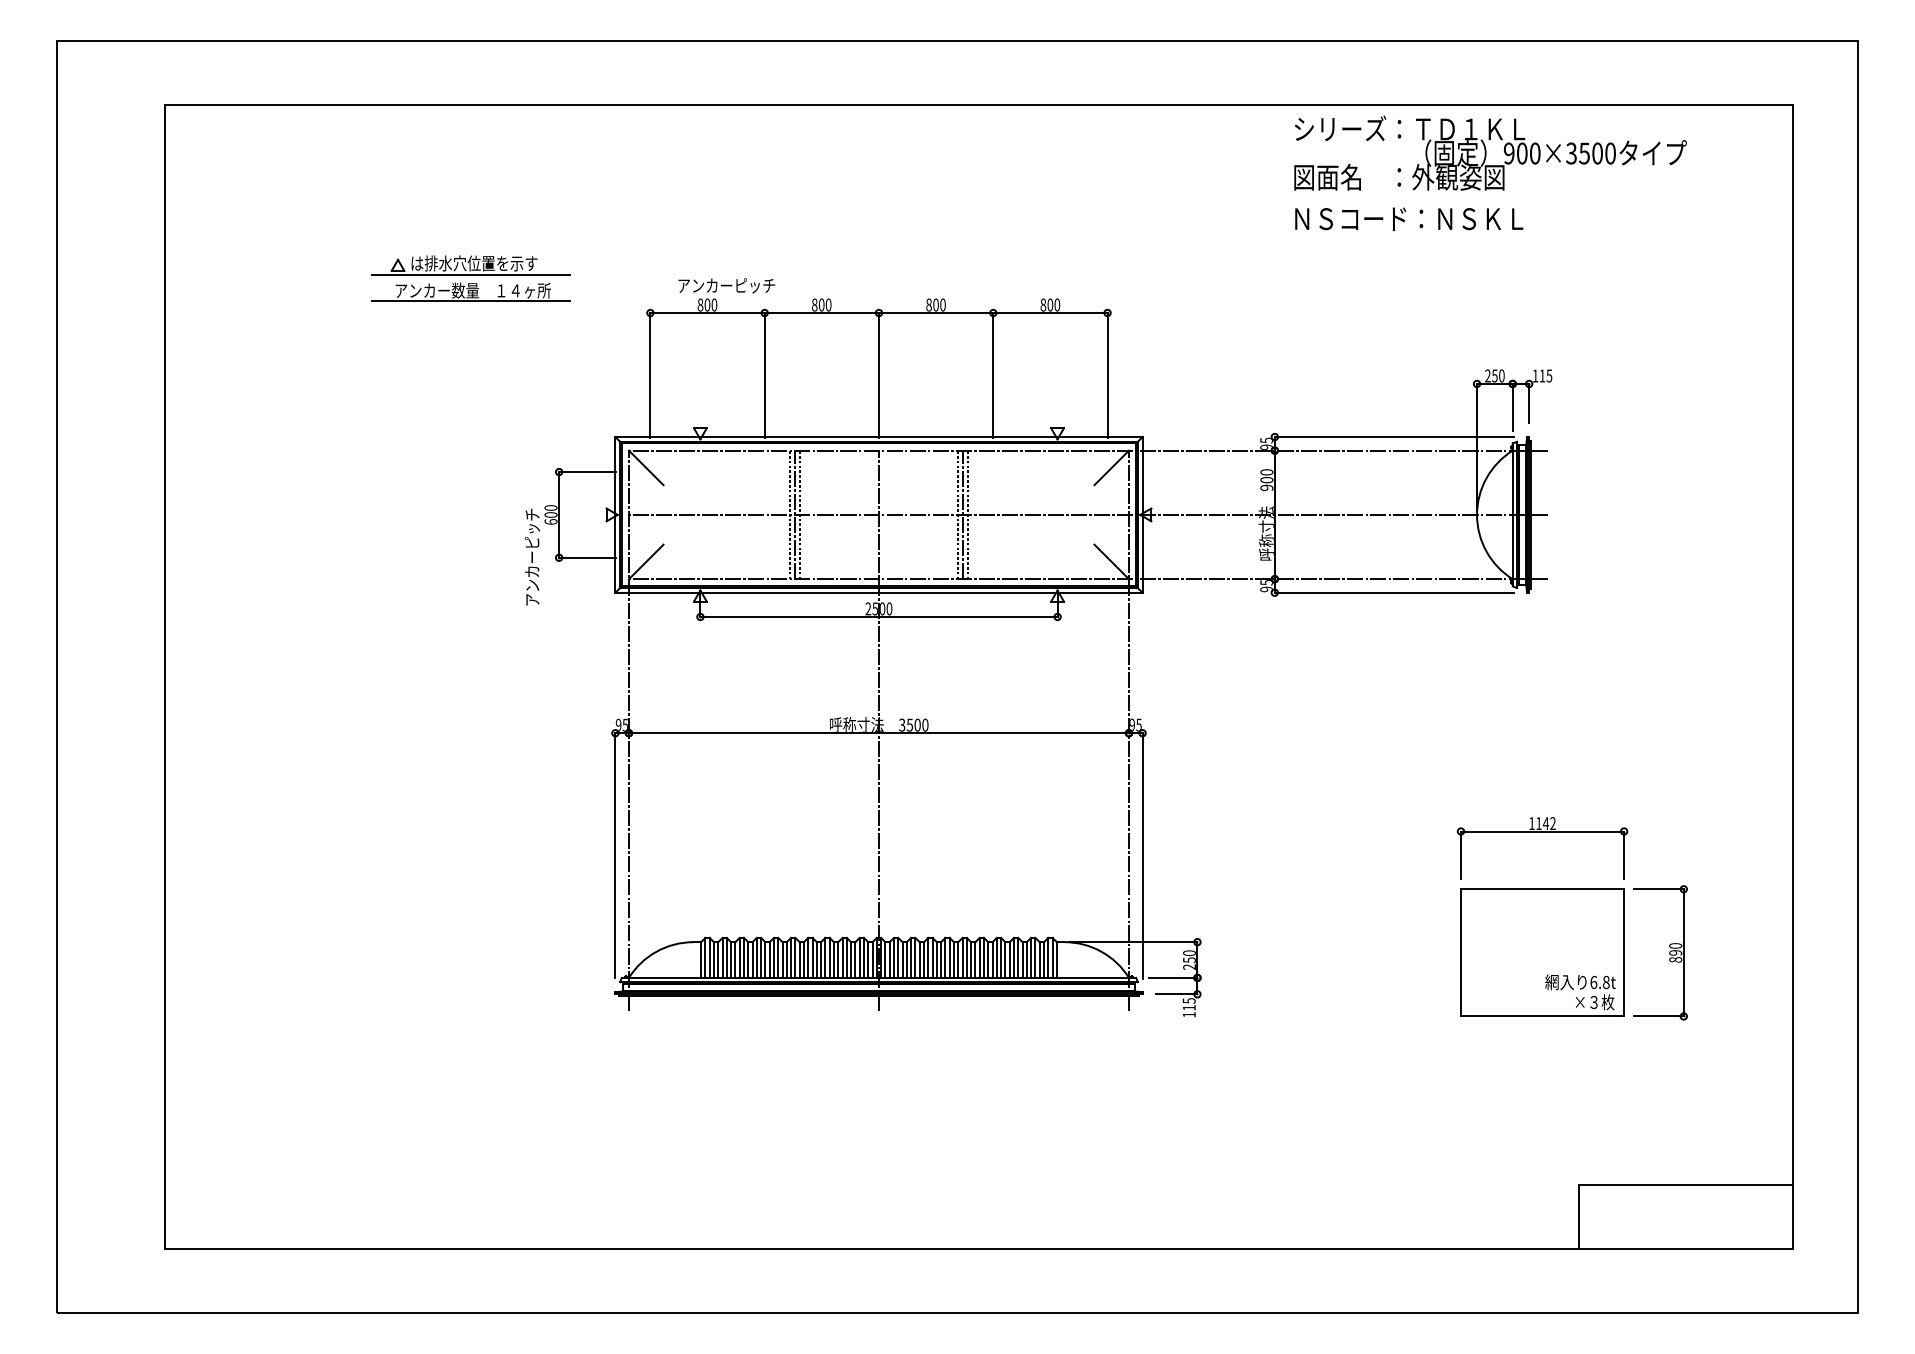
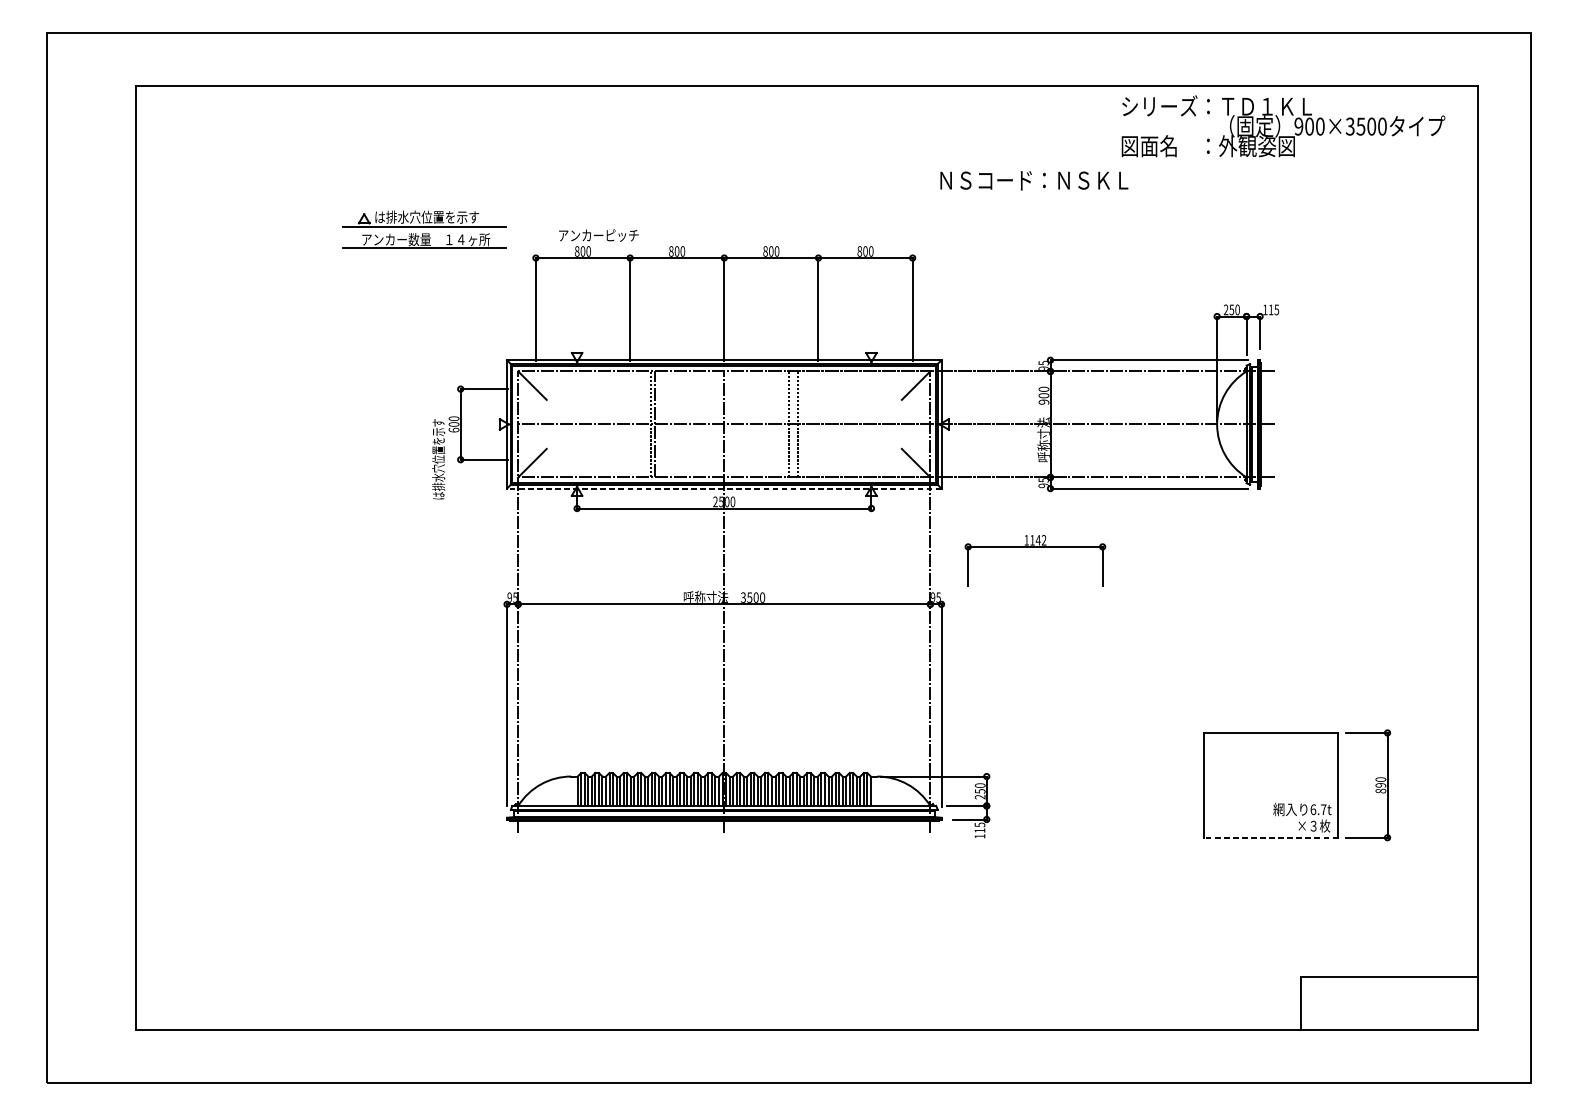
text: (1490, 152) -> (1283, 125), moved
text: (1409, 218) -> (1034, 180), moved
part: (470, 278) -> (423, 229), moved
line: (800, 514) -> (659, 424), removed
line: (962, 514) -> (793, 424), removed
text: (532, 556) -> (438, 458), アンカーピッチ -> は排水穴位置を示す
line: (878, 592) -> (723, 488), solid -> dashed
part: (1542, 832) -> (1035, 547), moved
text: (1606, 982) -> (1323, 809), 6.8t -> 6.7t
line: (1542, 1016) -> (1271, 837), solid -> dashed

